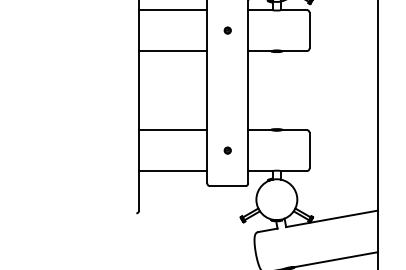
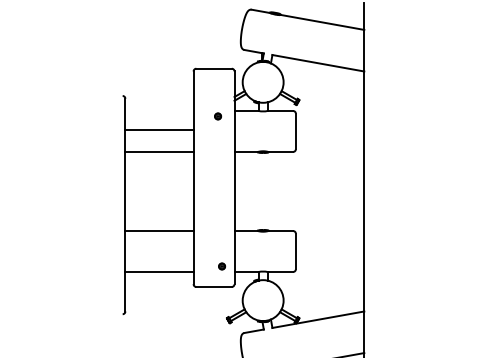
line: (173, 10) -> (159, 130), moved
part: (228, 30) -> (218, 116), moved
part: (228, 150) -> (222, 266), moved

